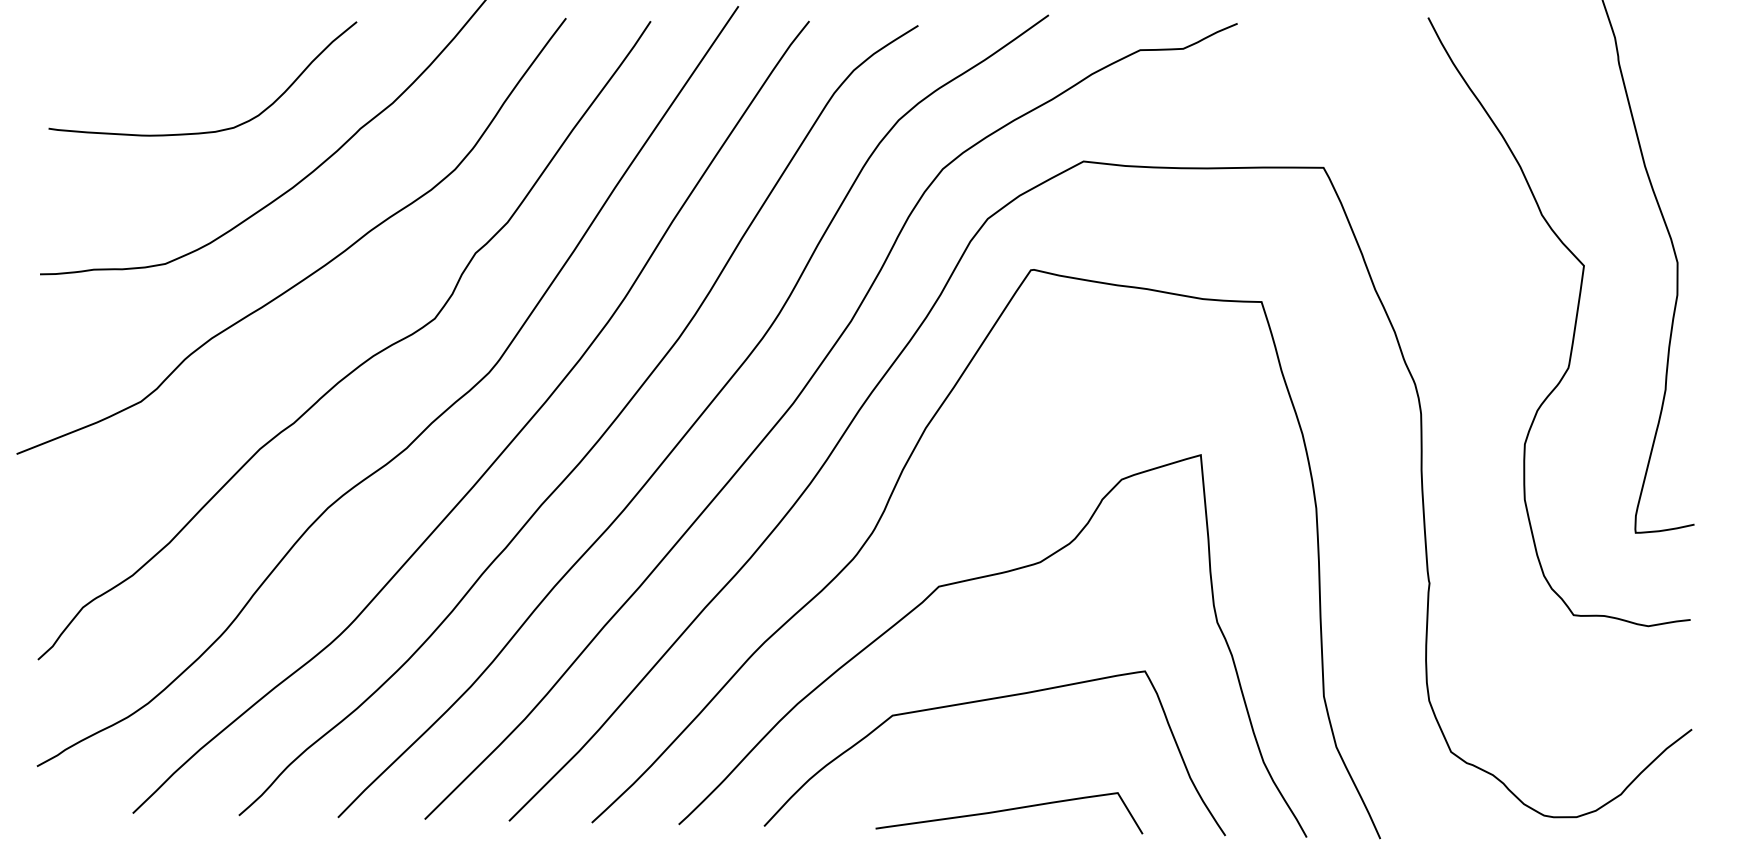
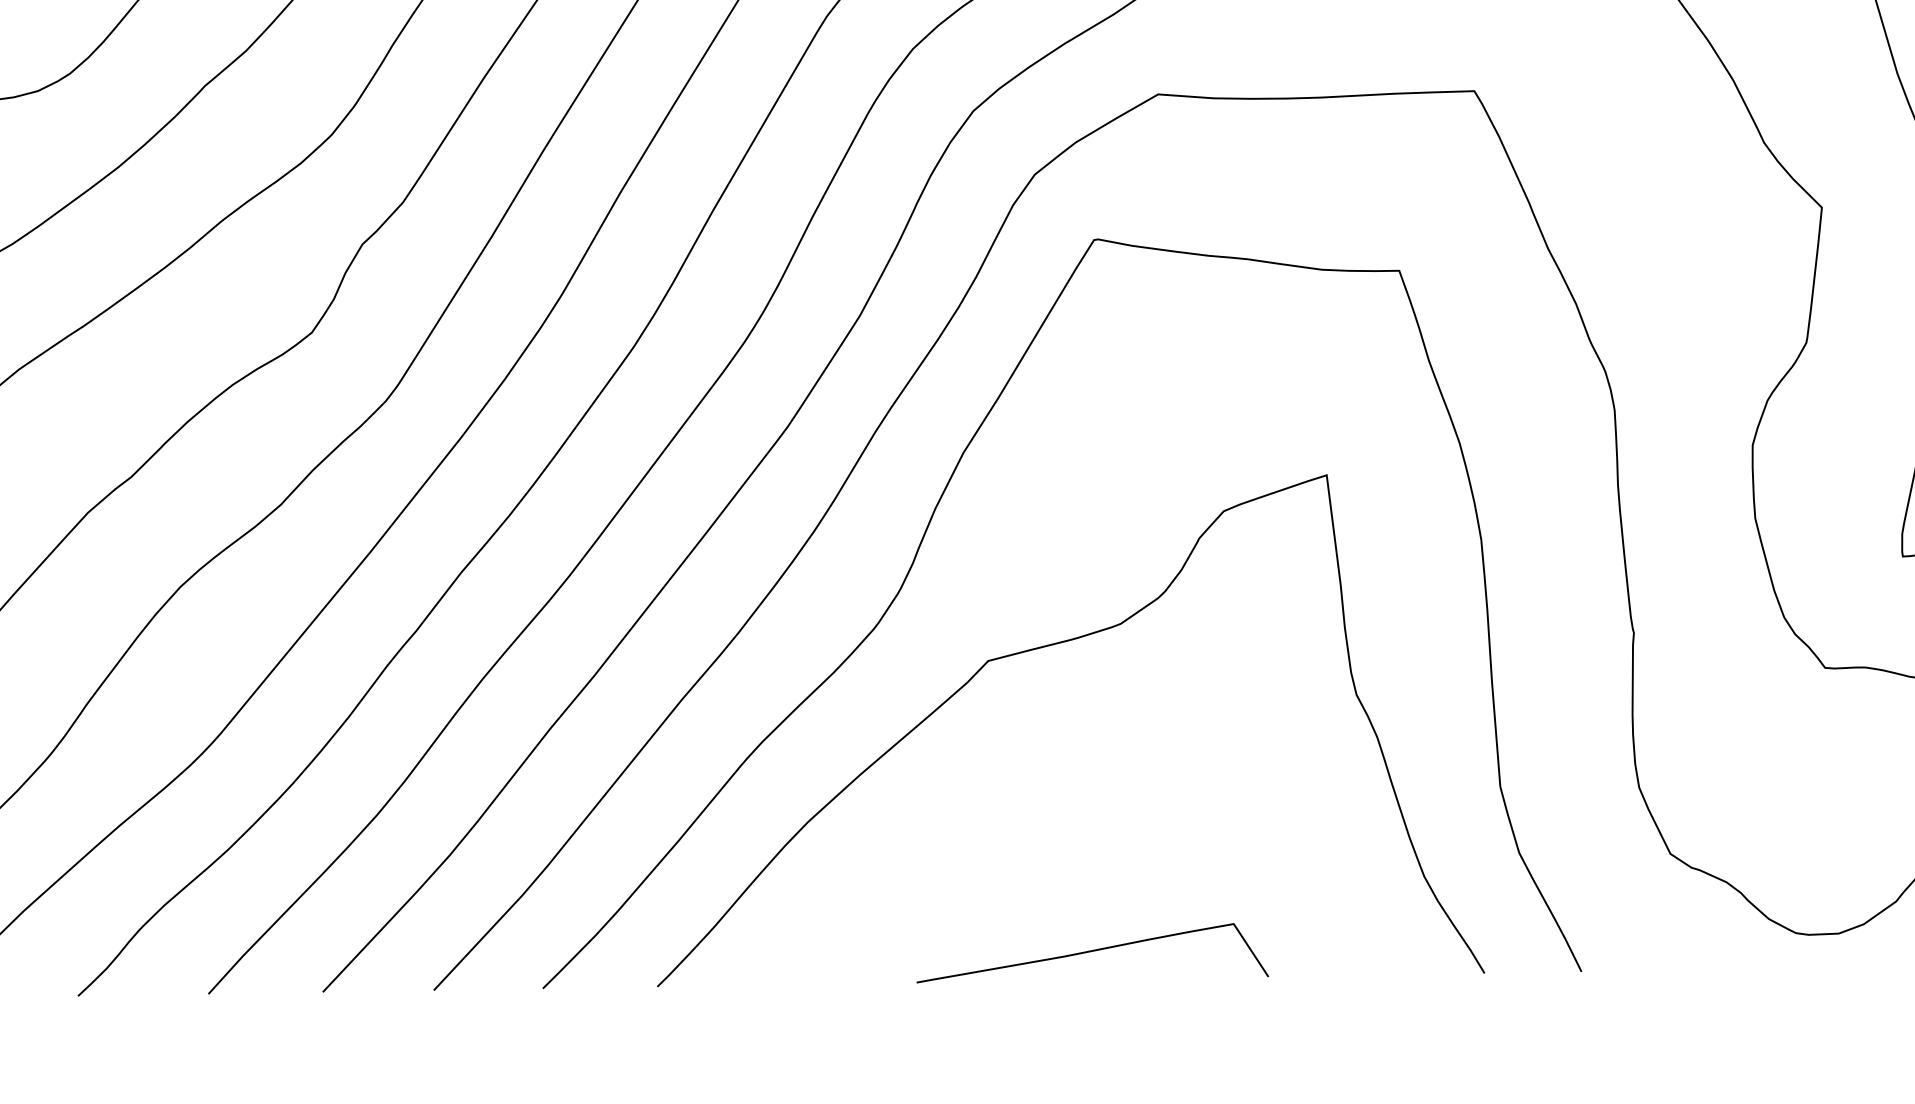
curve: (983, 701) -> (1052, 810), removed

